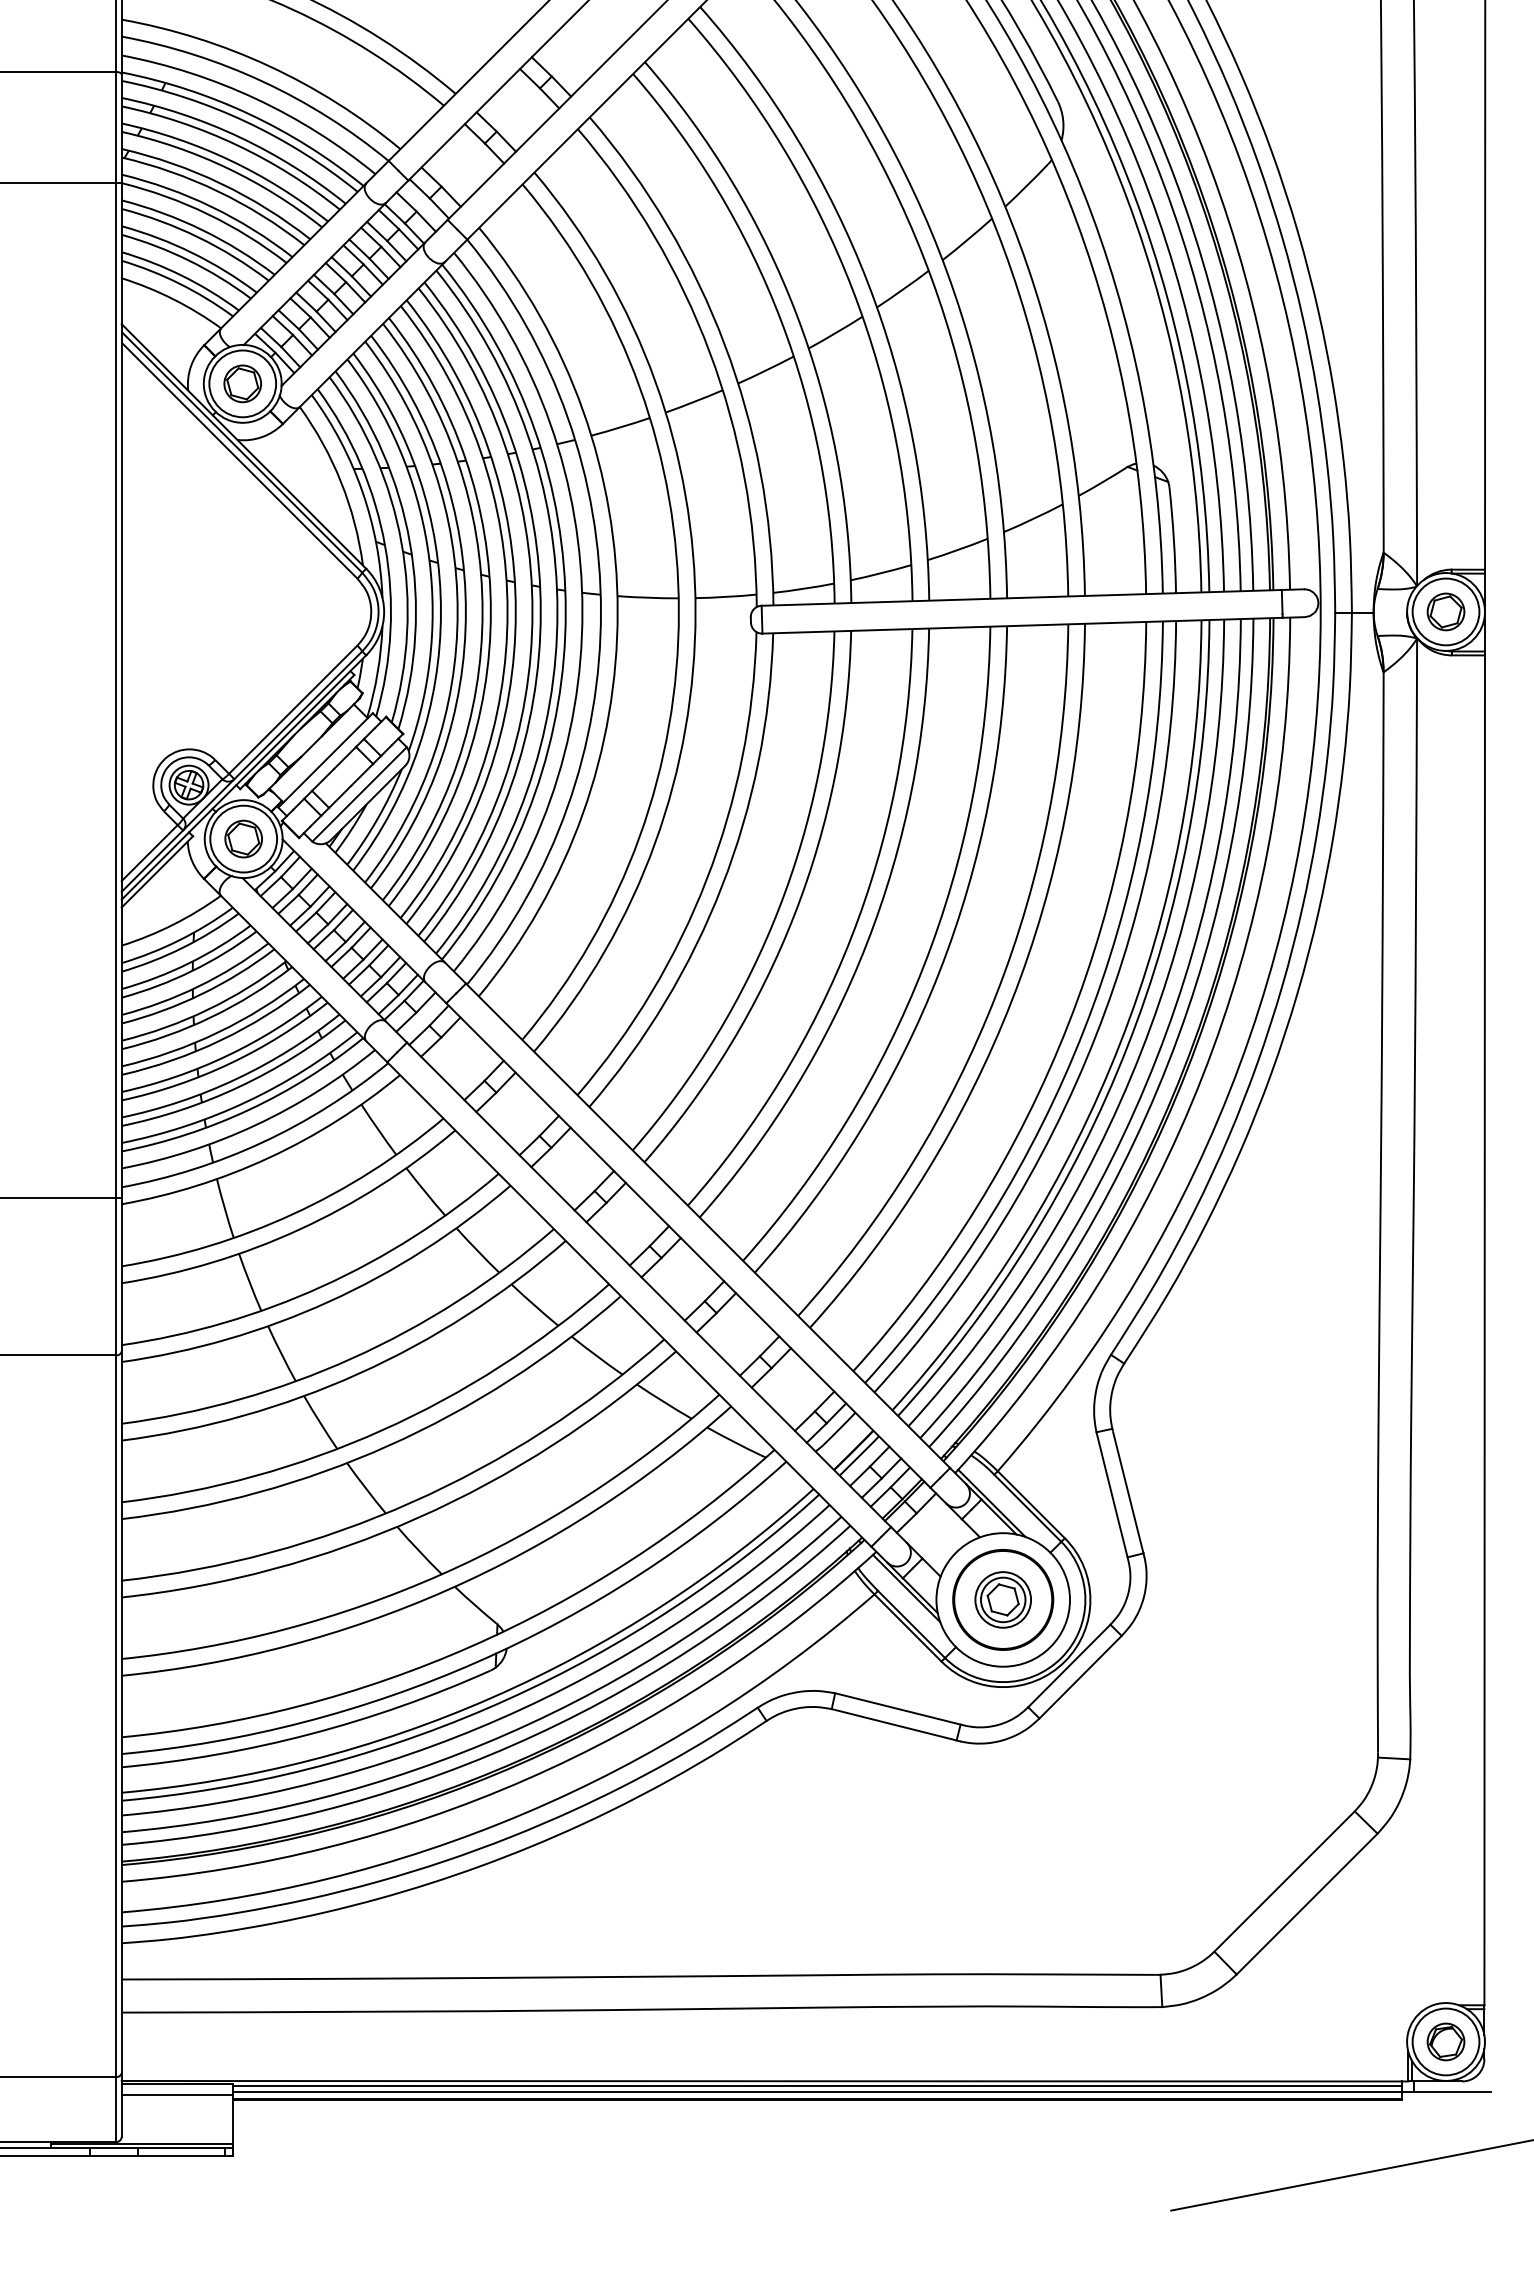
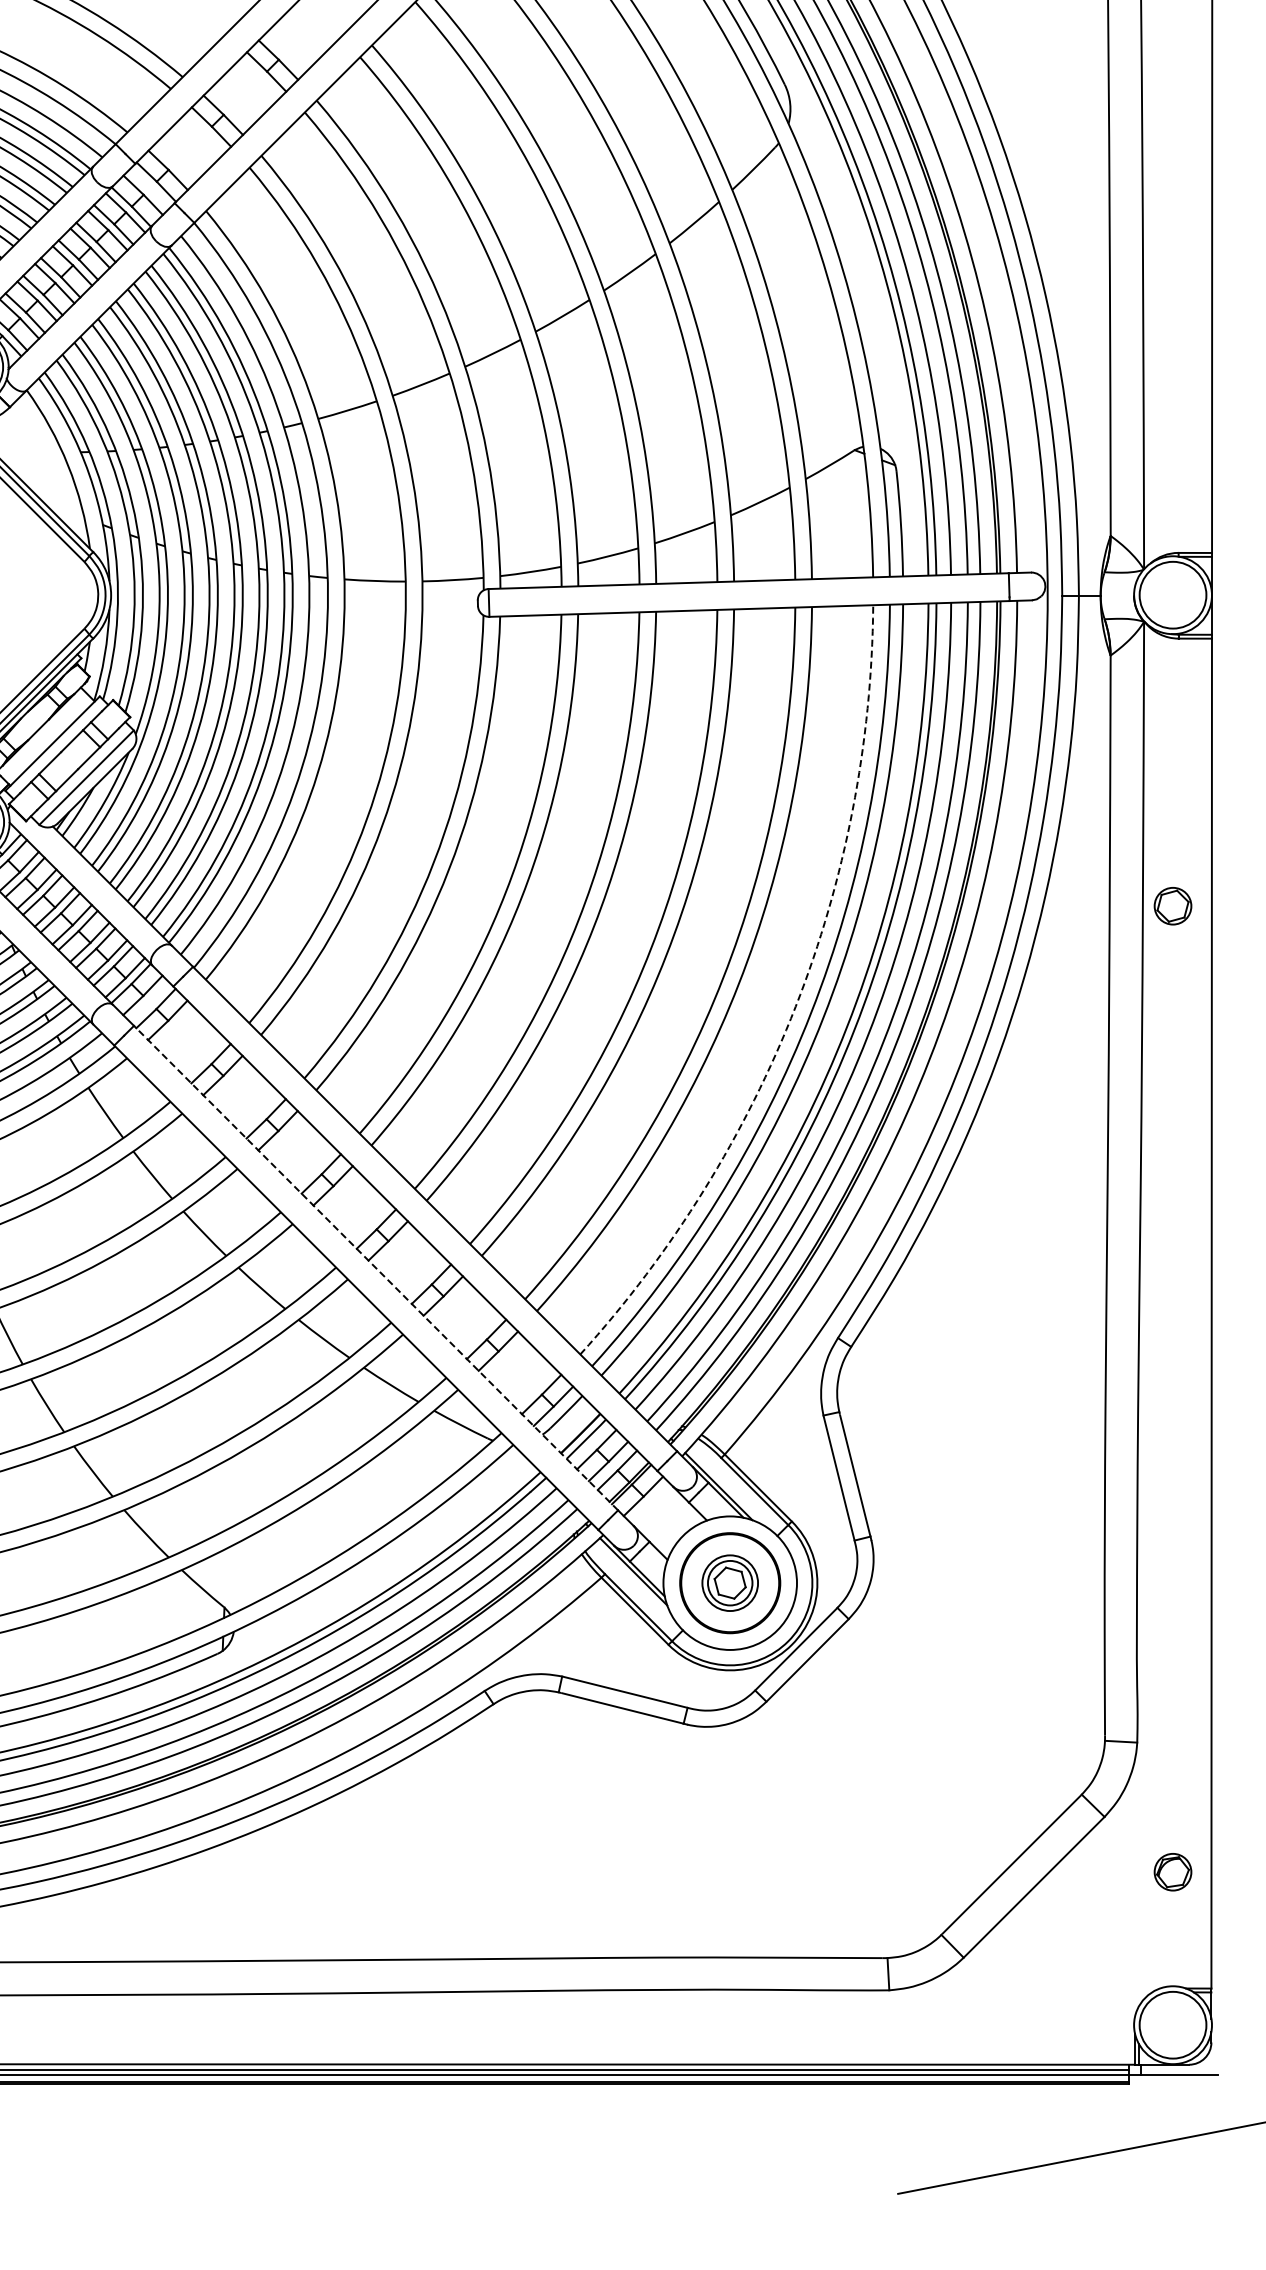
part: (1445, 611) -> (1172, 905), moved
arc: (1068, 1023) -> (795, 1006), solid -> dashed
line: (648, 1284) -> (375, 1267), solid -> dashed
part: (1445, 2041) -> (1172, 1871), moved

